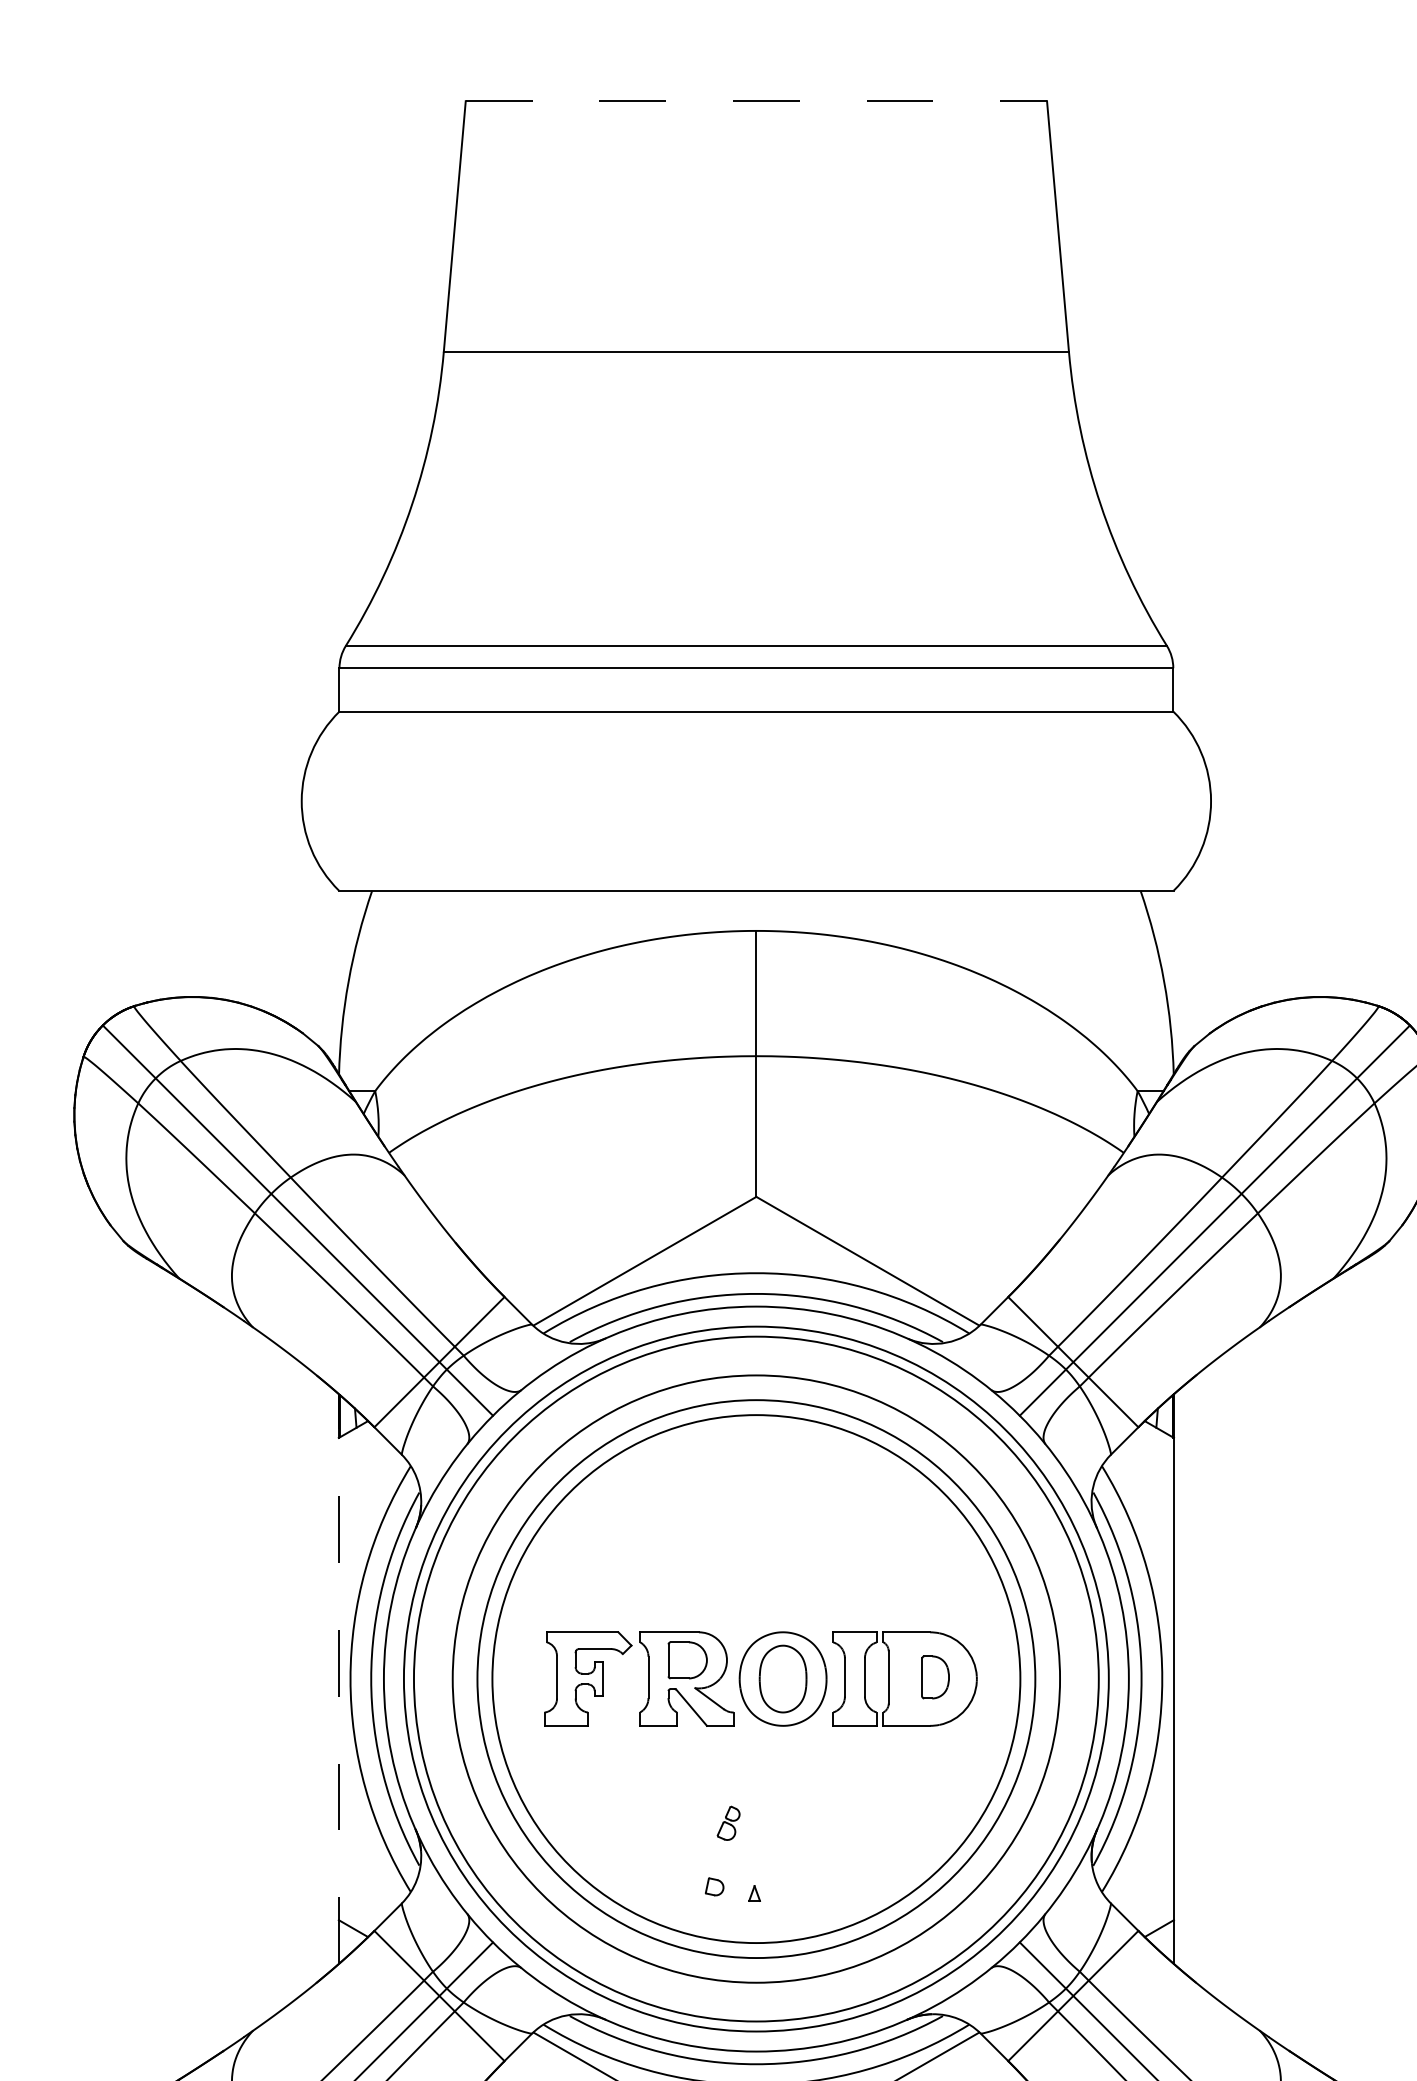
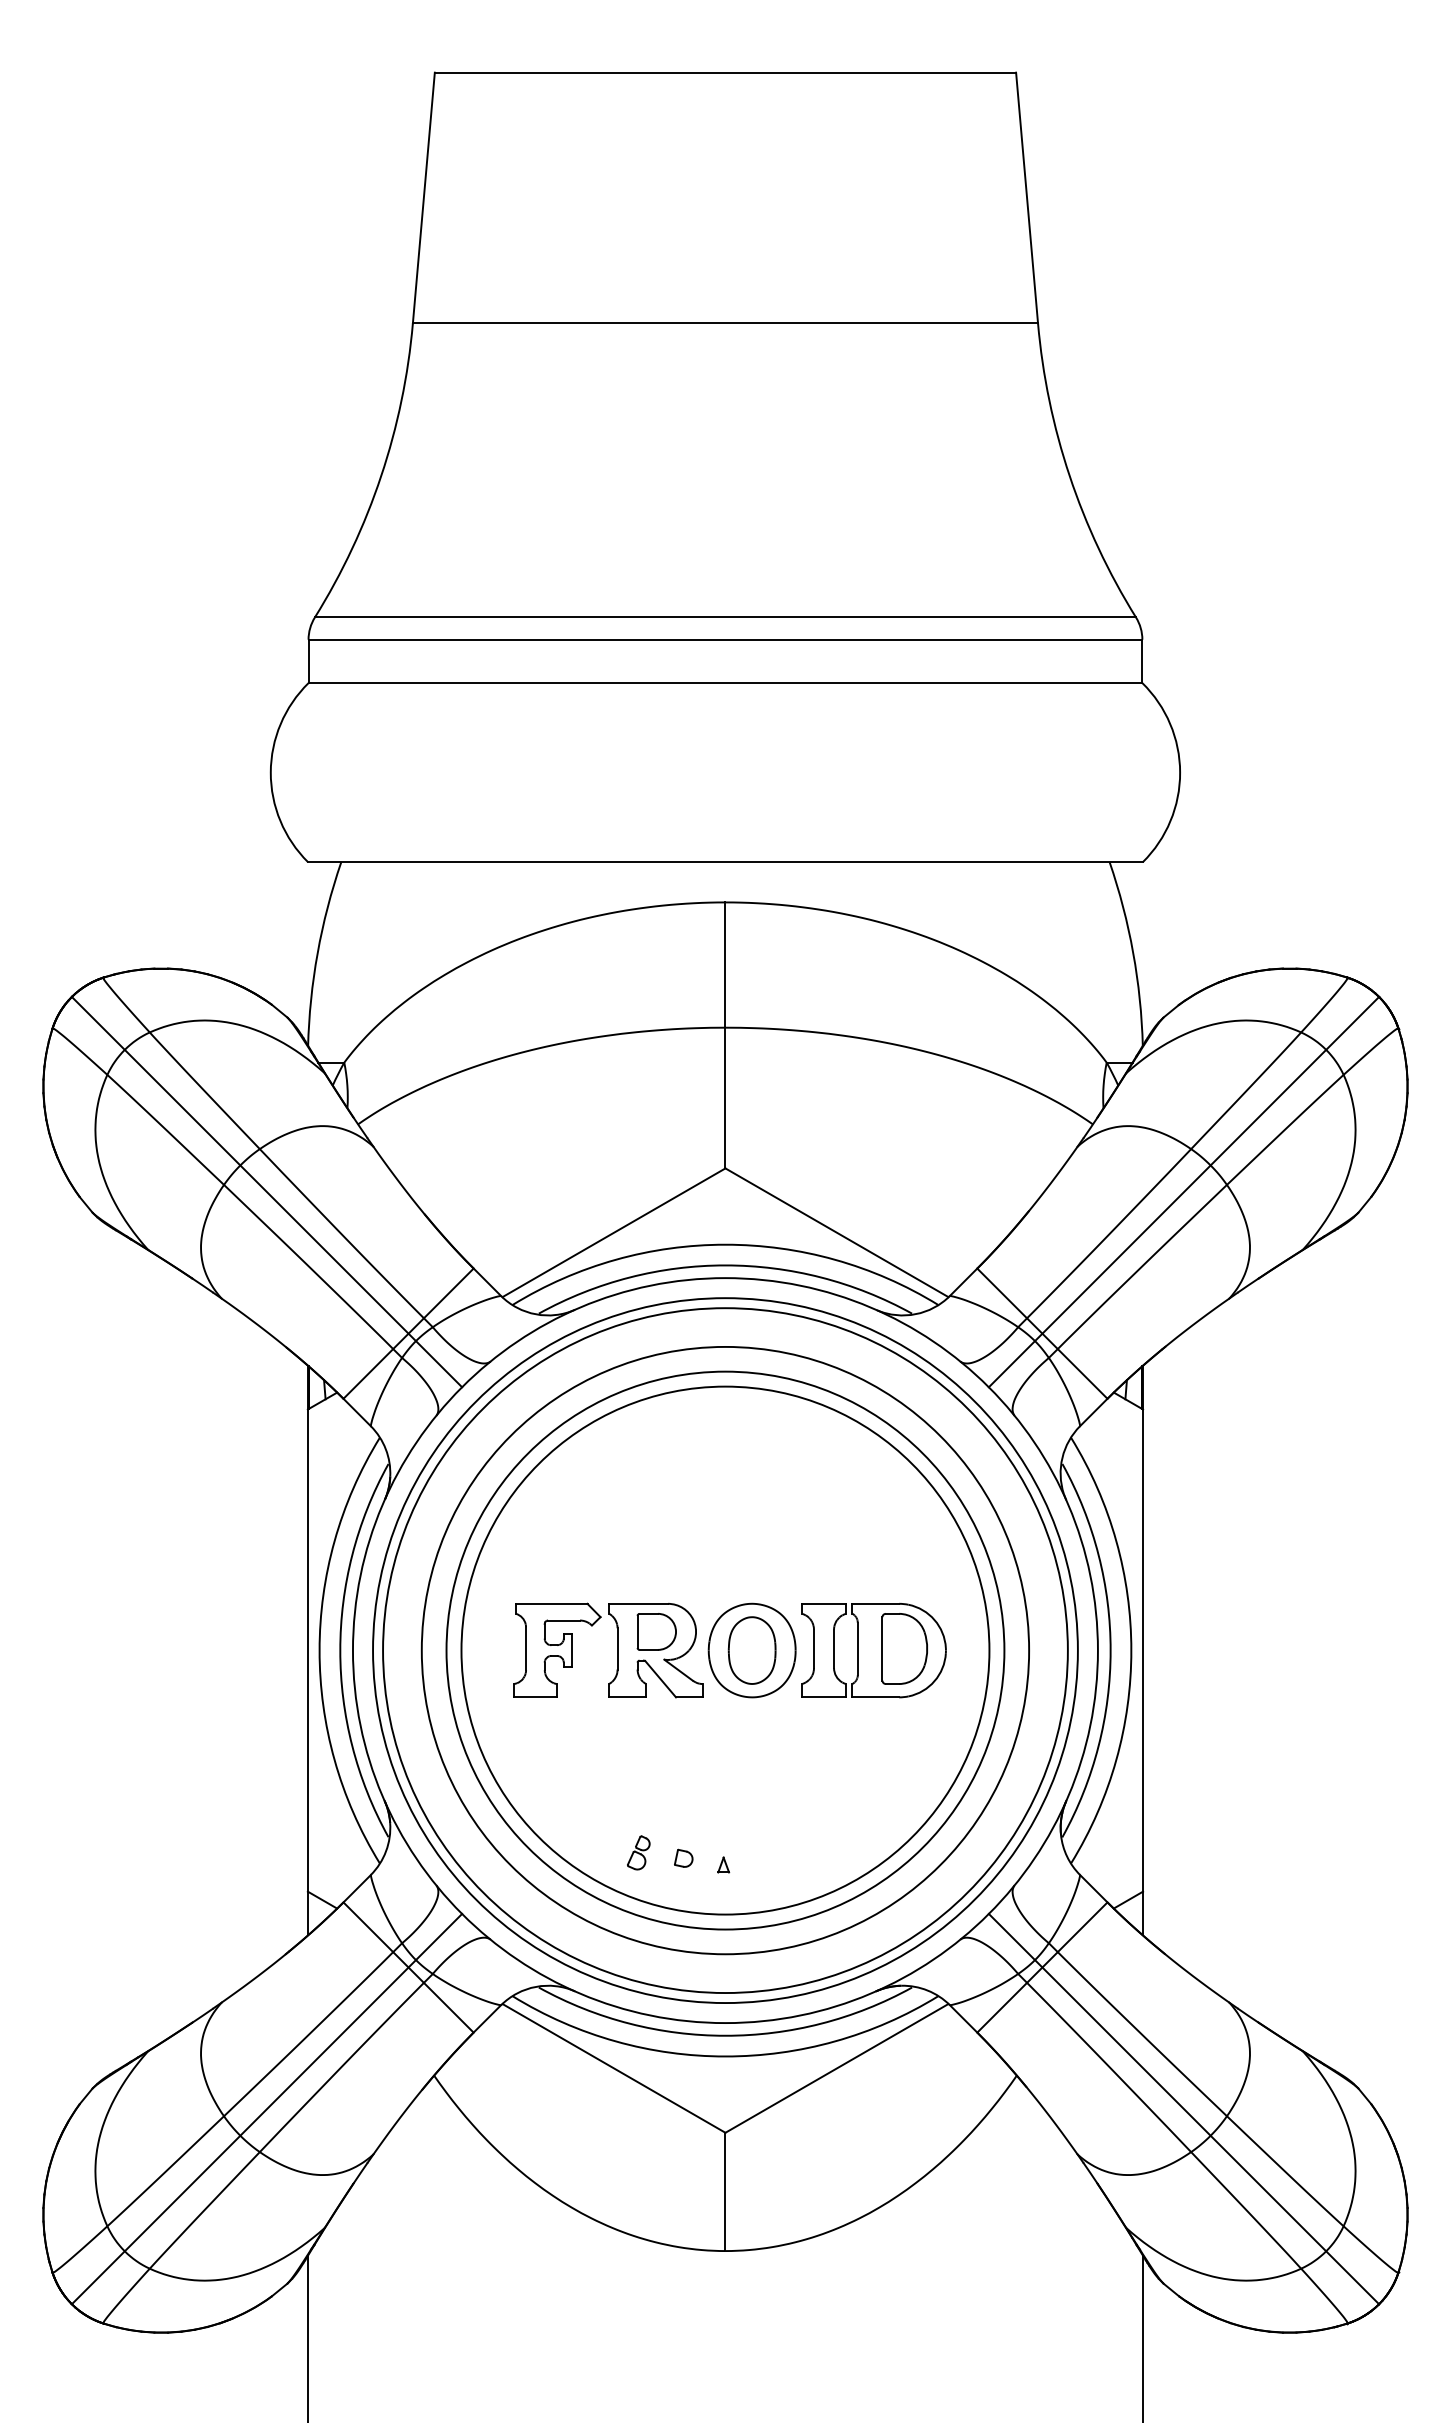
line: (756, 100) -> (725, 72), dashed -> solid
part: (935, 1676) -> (904, 1648), size x1.67
line: (338, 1678) -> (307, 1650), dashed -> solid
part: (728, 1822) -> (638, 1852), moved

